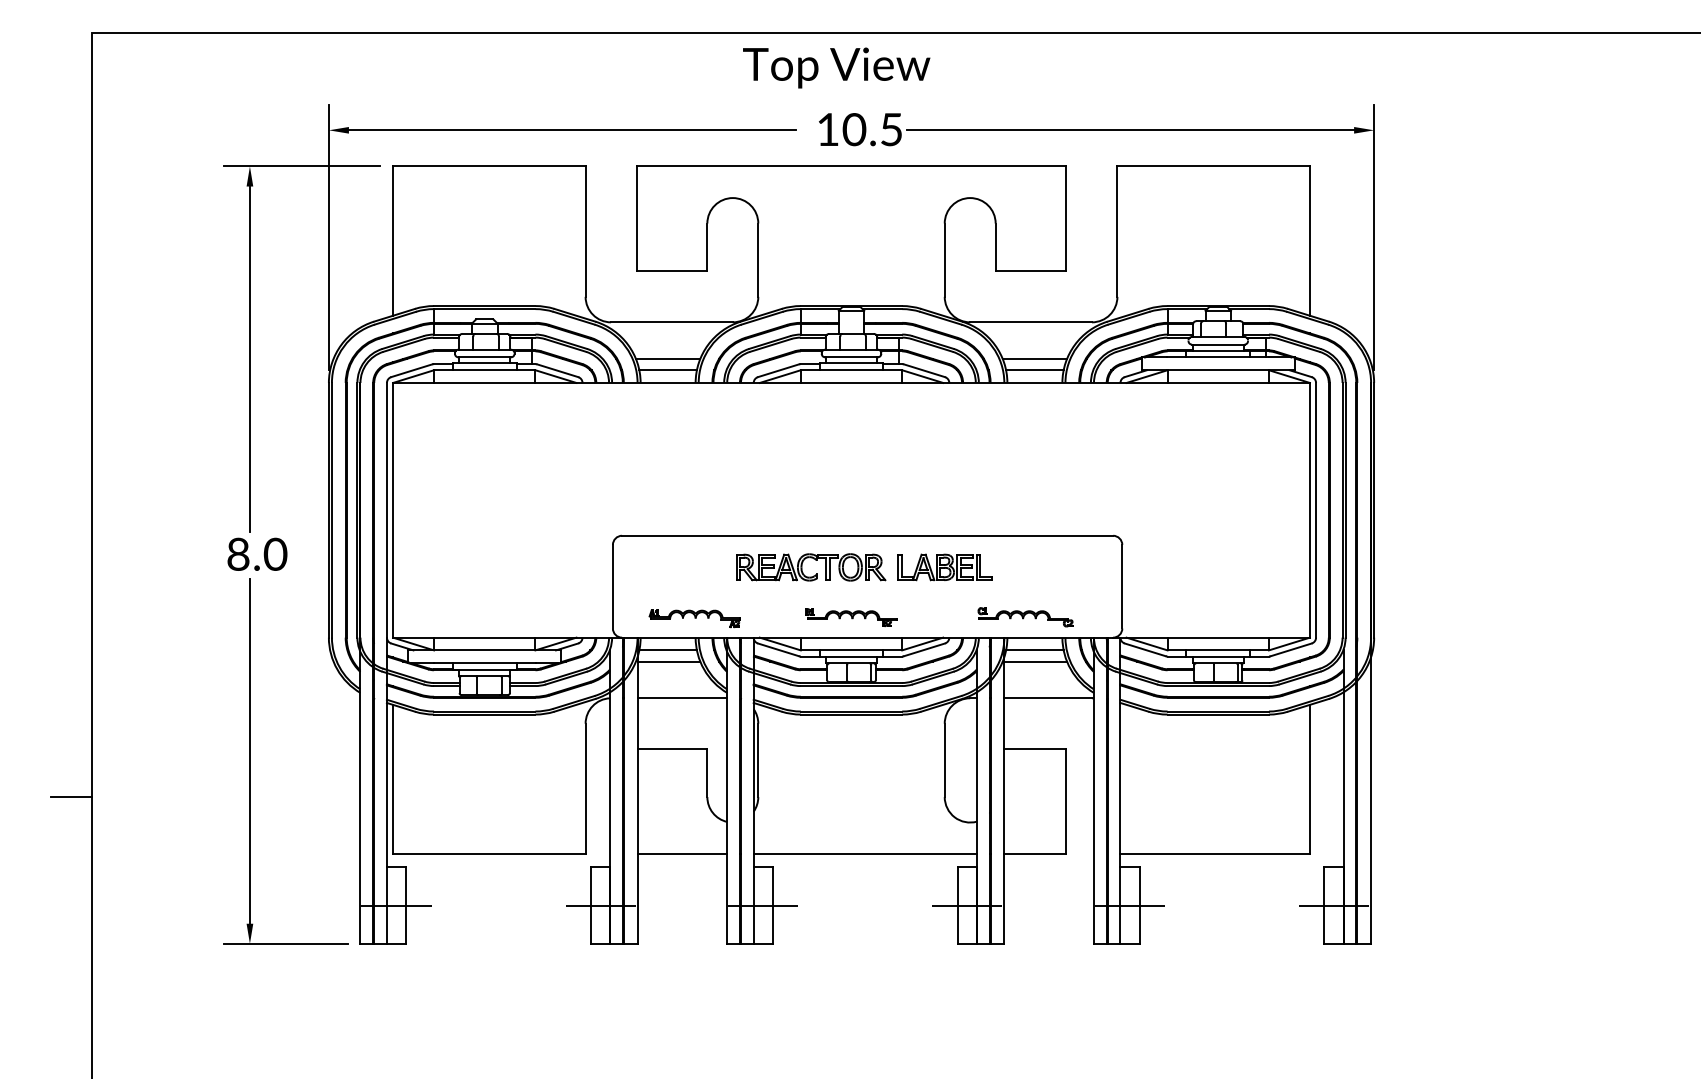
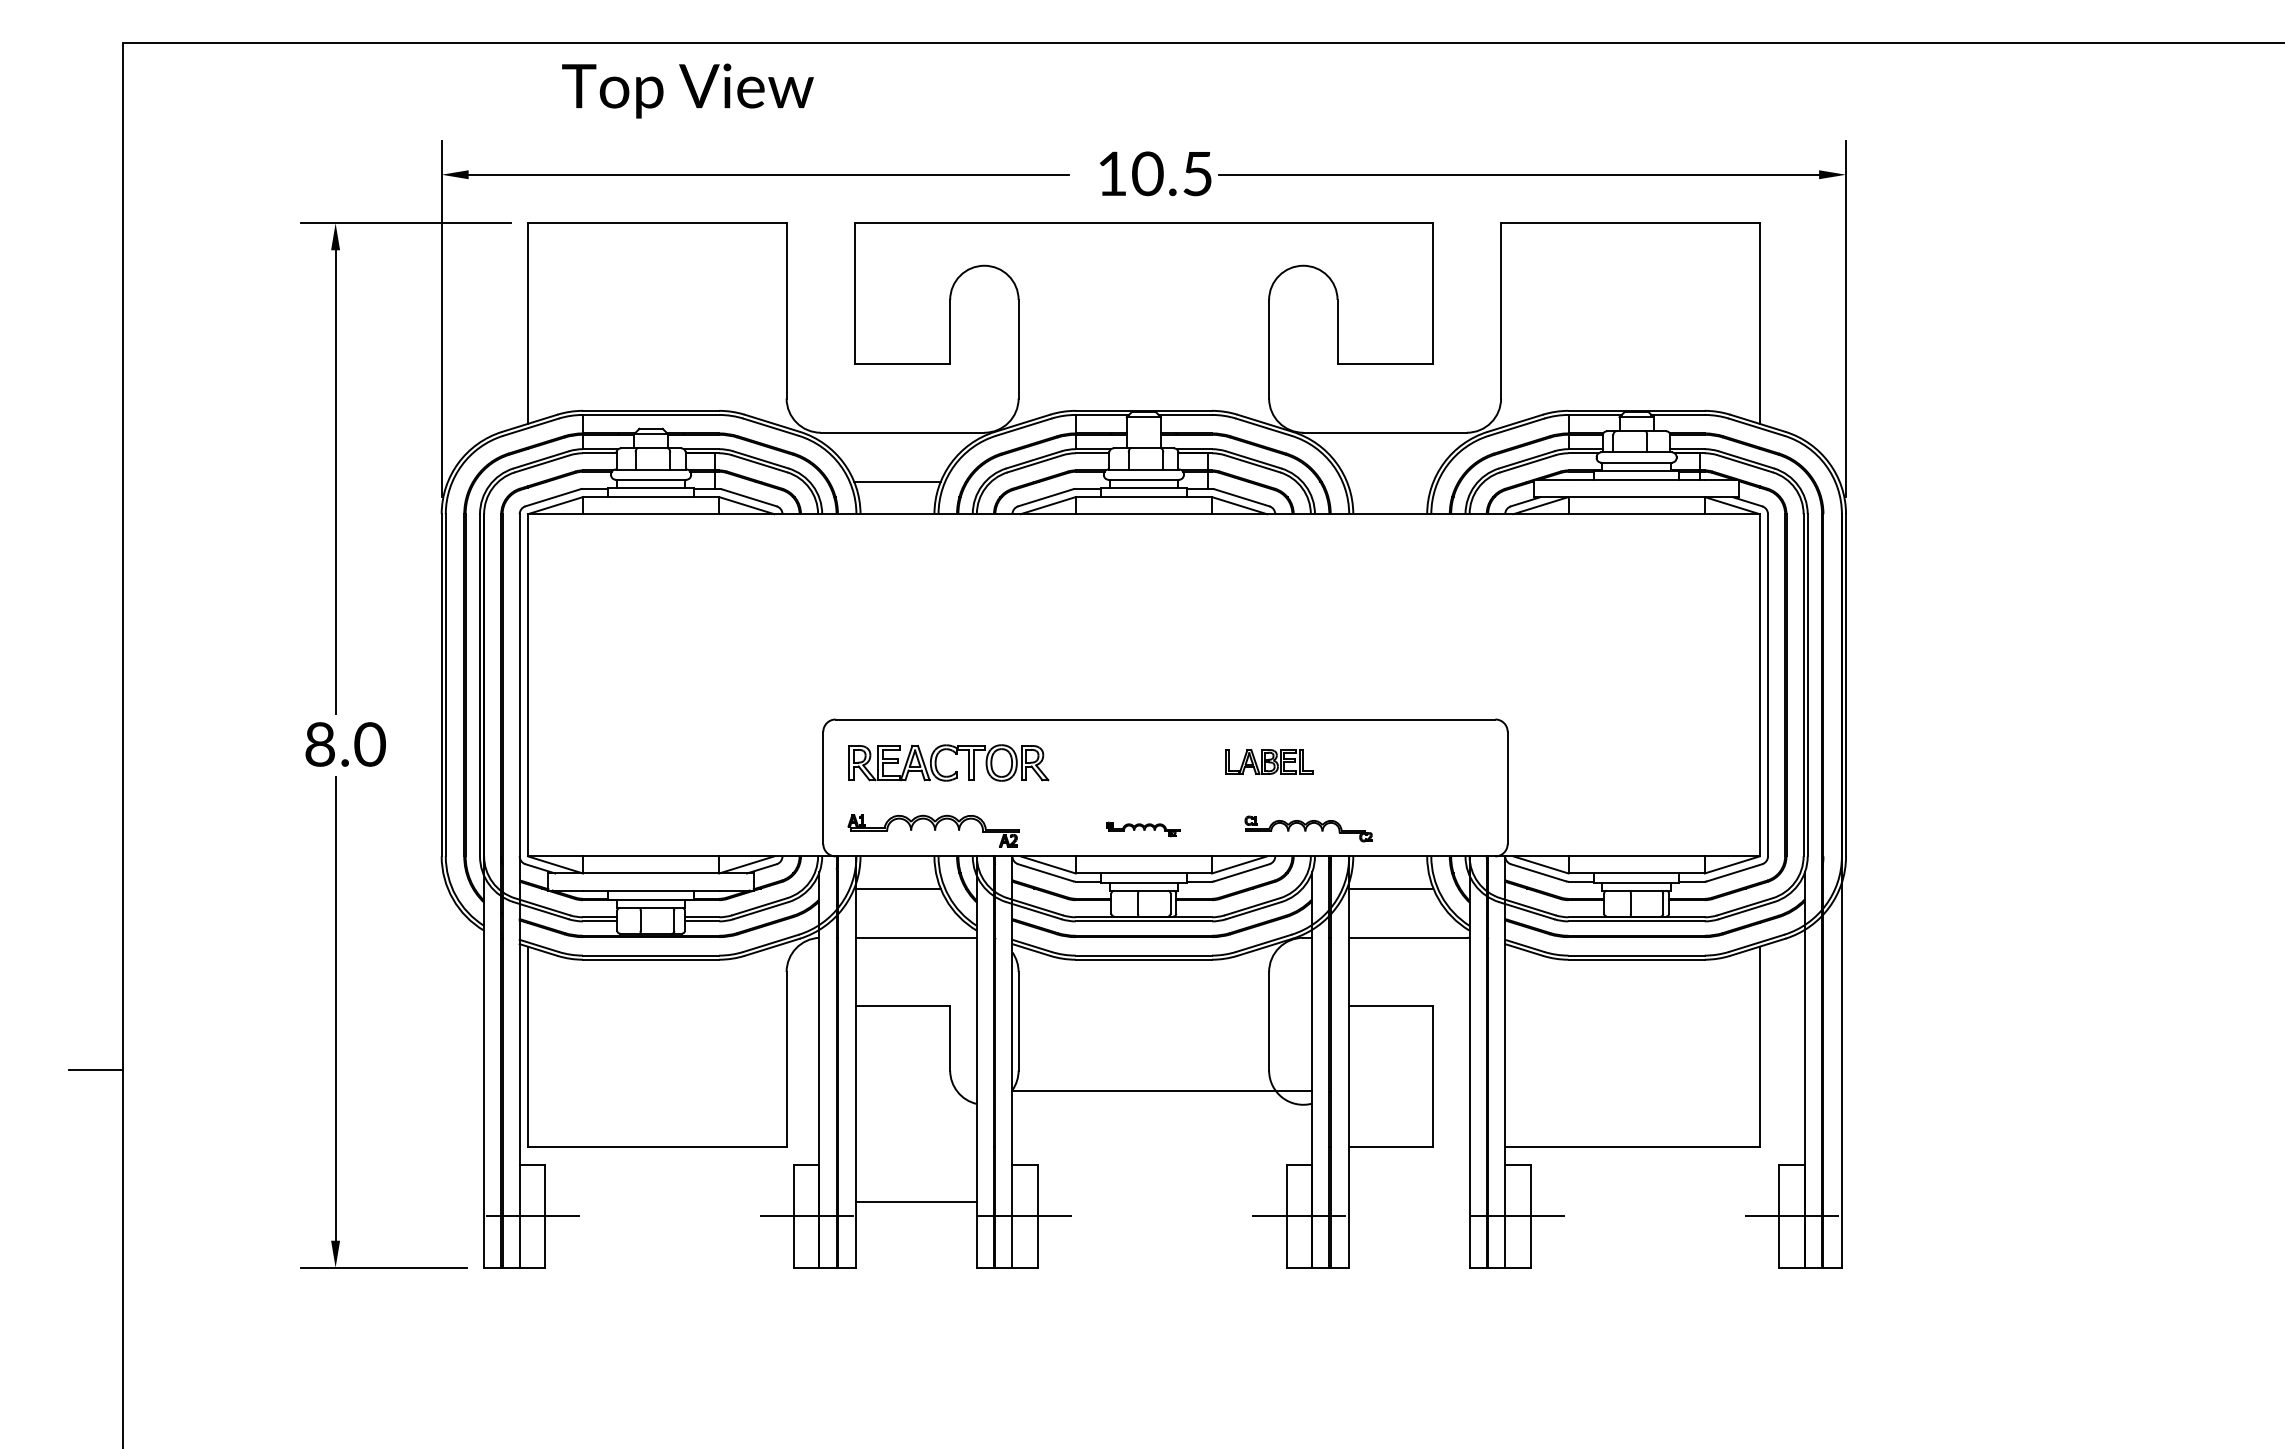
text: (836, 67) -> (687, 90), moved
line: (1035, 359) -> (1390, 482), removed
line: (668, 370) -> (897, 497), removed
line: (1034, 370) -> (1389, 497), removed
part: (816, 561) -> (955, 754), moved
part: (945, 567) -> (1269, 761), size x0.7
part: (1025, 616) -> (1308, 828), moved
part: (851, 617) -> (1143, 829), size x0.6
part: (694, 618) -> (932, 830), size x1.4
line: (668, 650) -> (897, 873), removed
line: (1034, 650) -> (1389, 873), removed
line: (682, 854) -> (916, 1202), moved
line: (865, 854) -> (1162, 1091), moved

